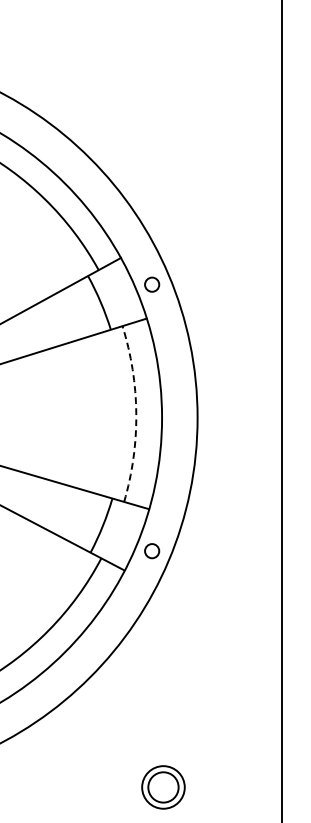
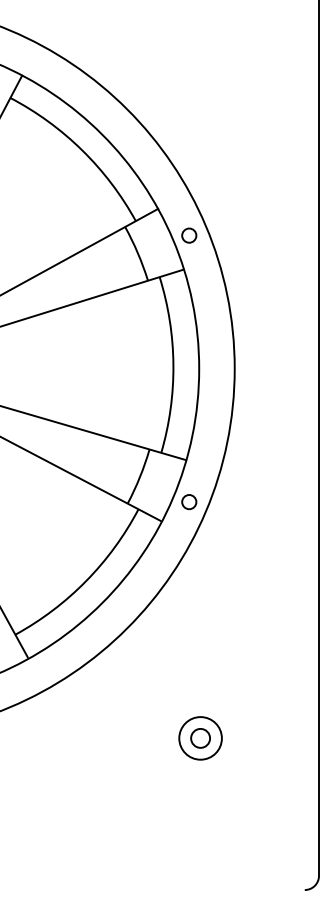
arc: (136, 413) -> (173, 364), dashed -> solid
circle: (163, 786) -> (200, 737), size x0.62

